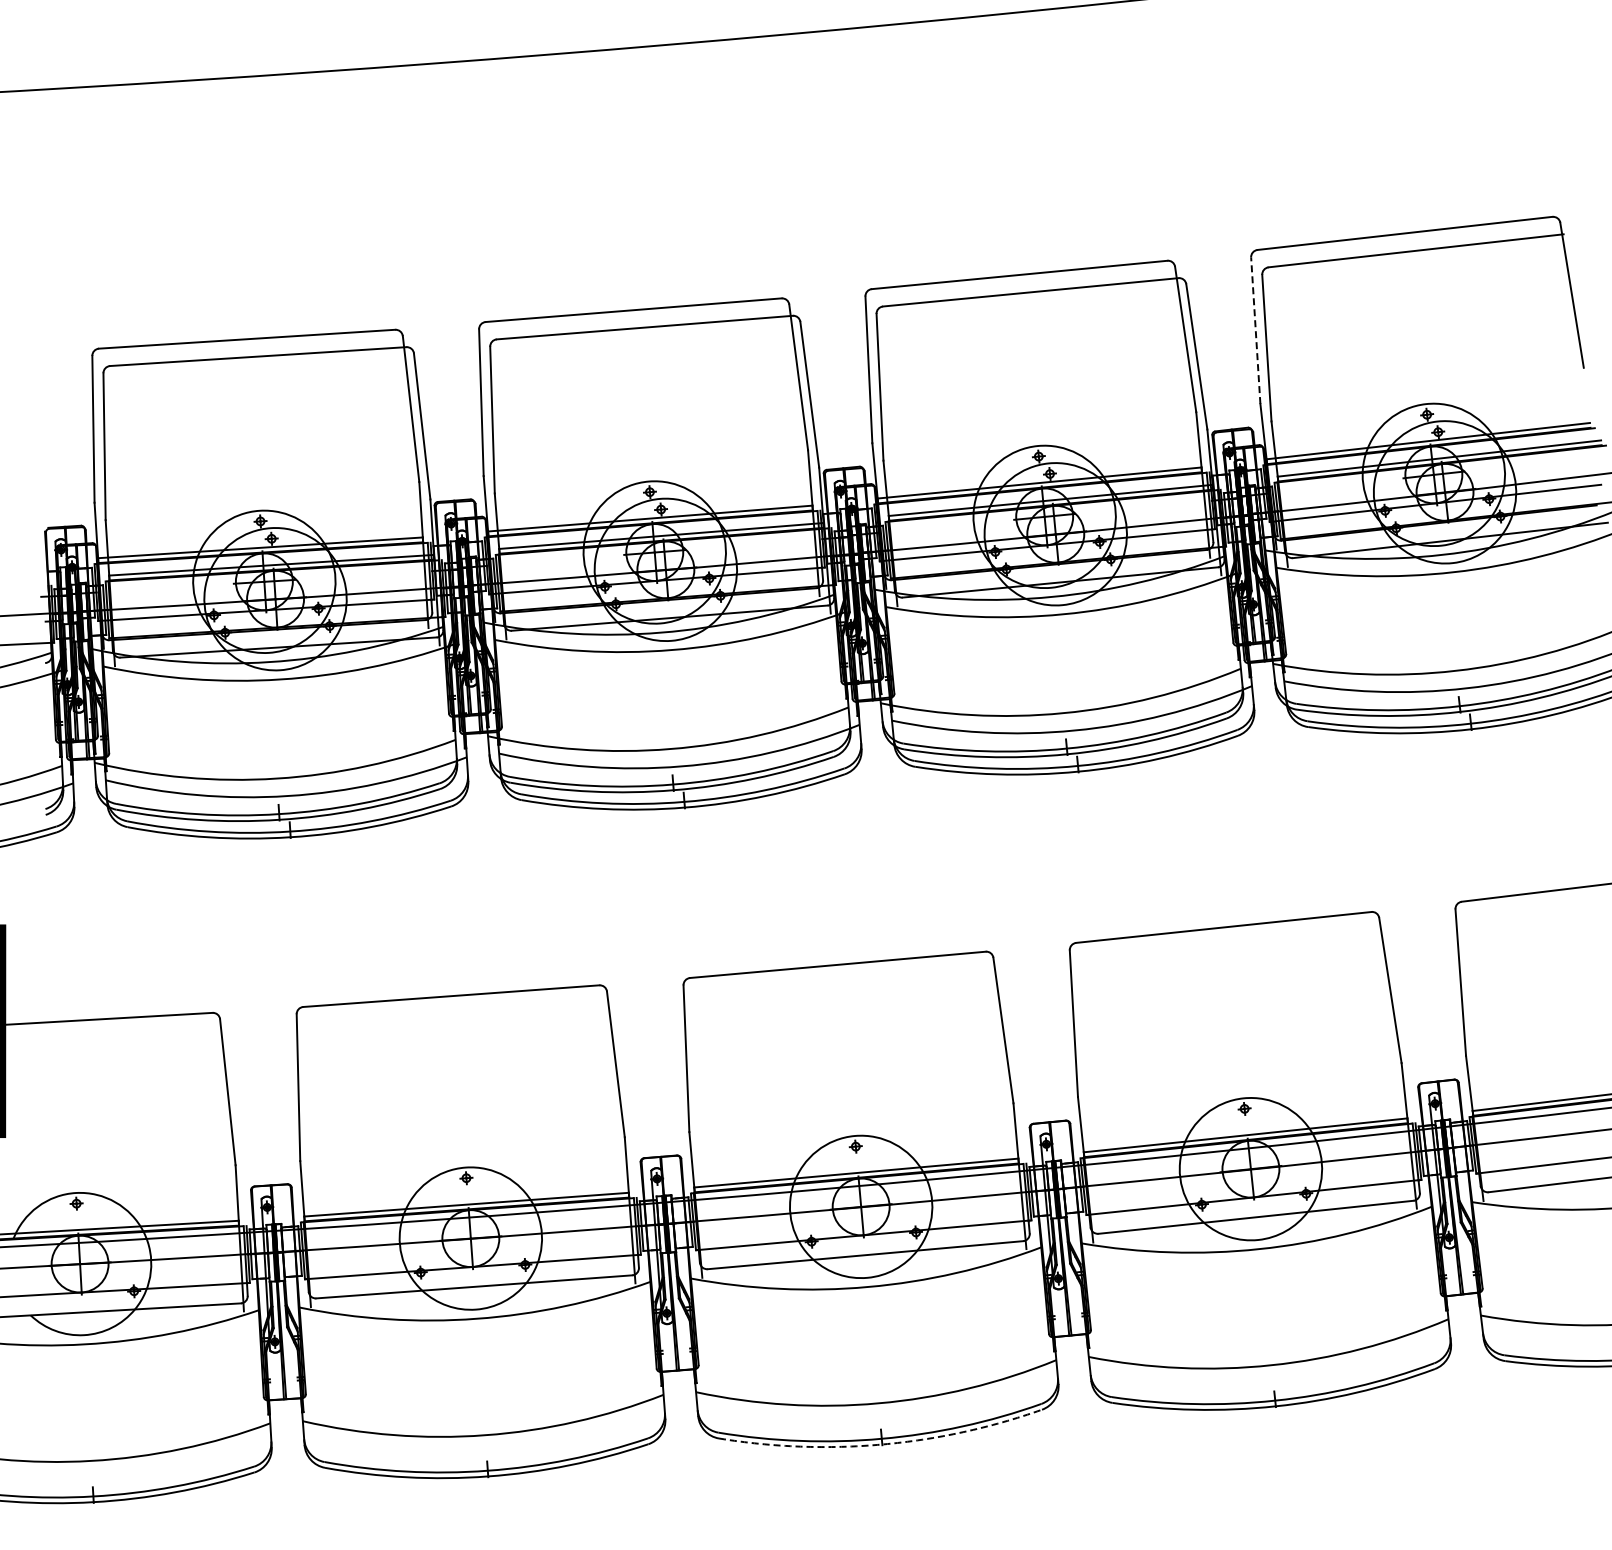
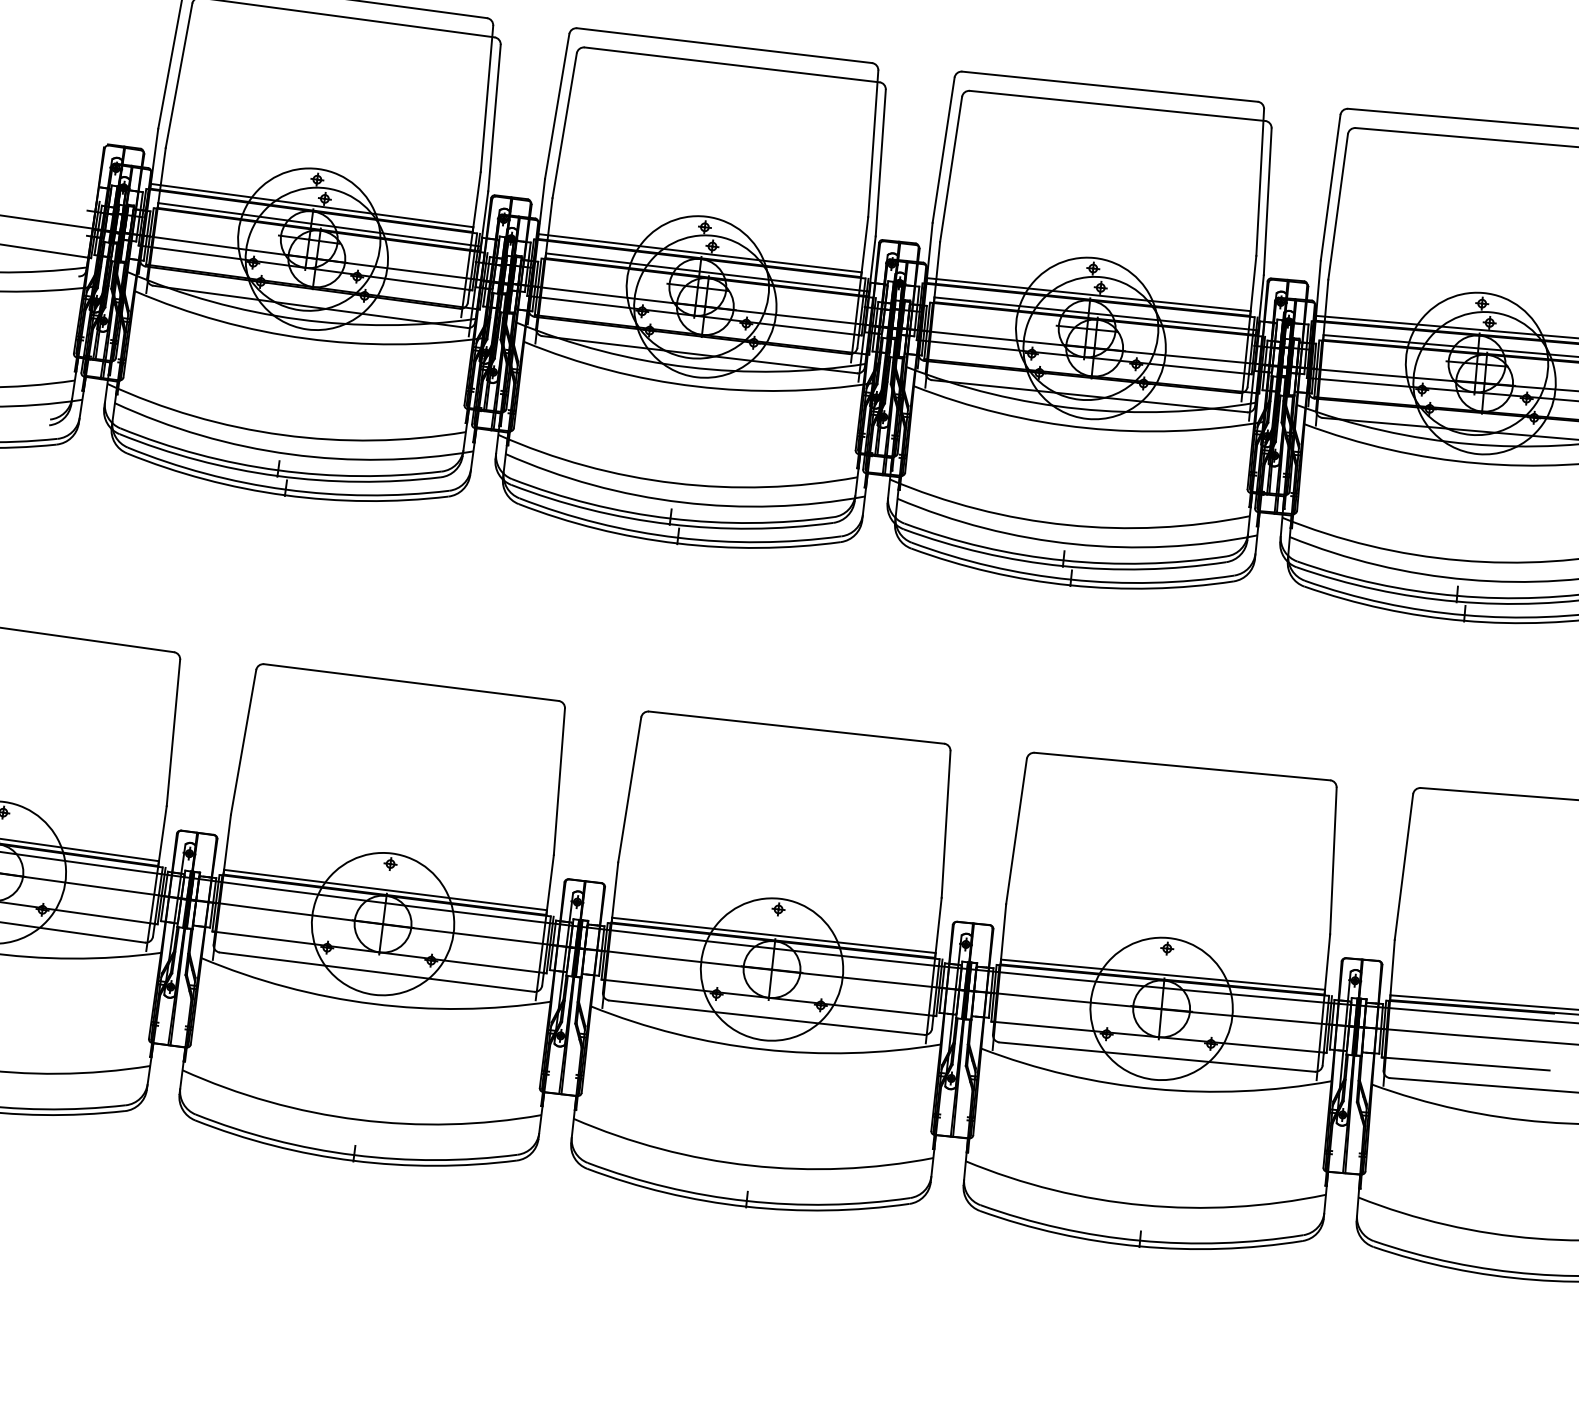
line: (1255, 330) -> (1330, 187), dashed -> solid
arc: (882, 1444) -> (746, 1206), dashed -> solid

